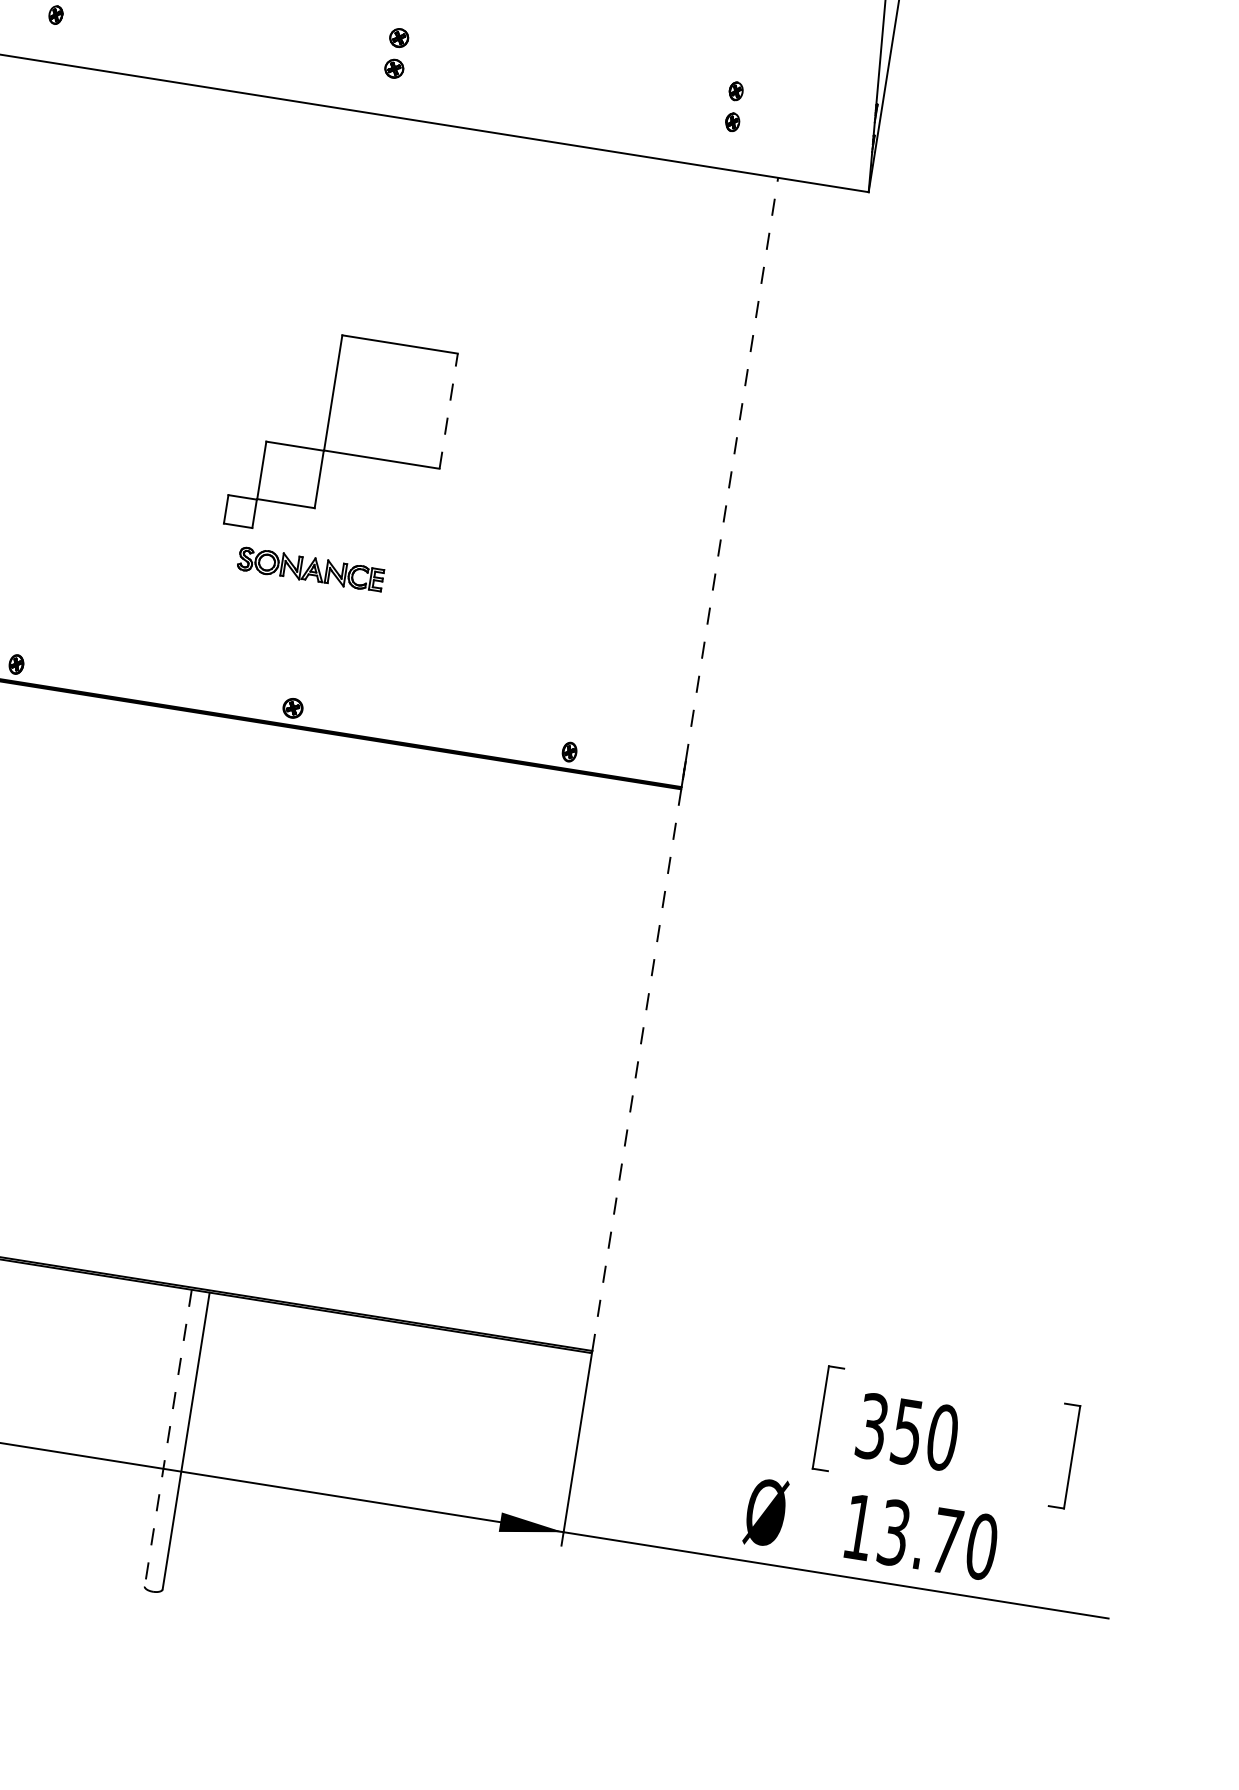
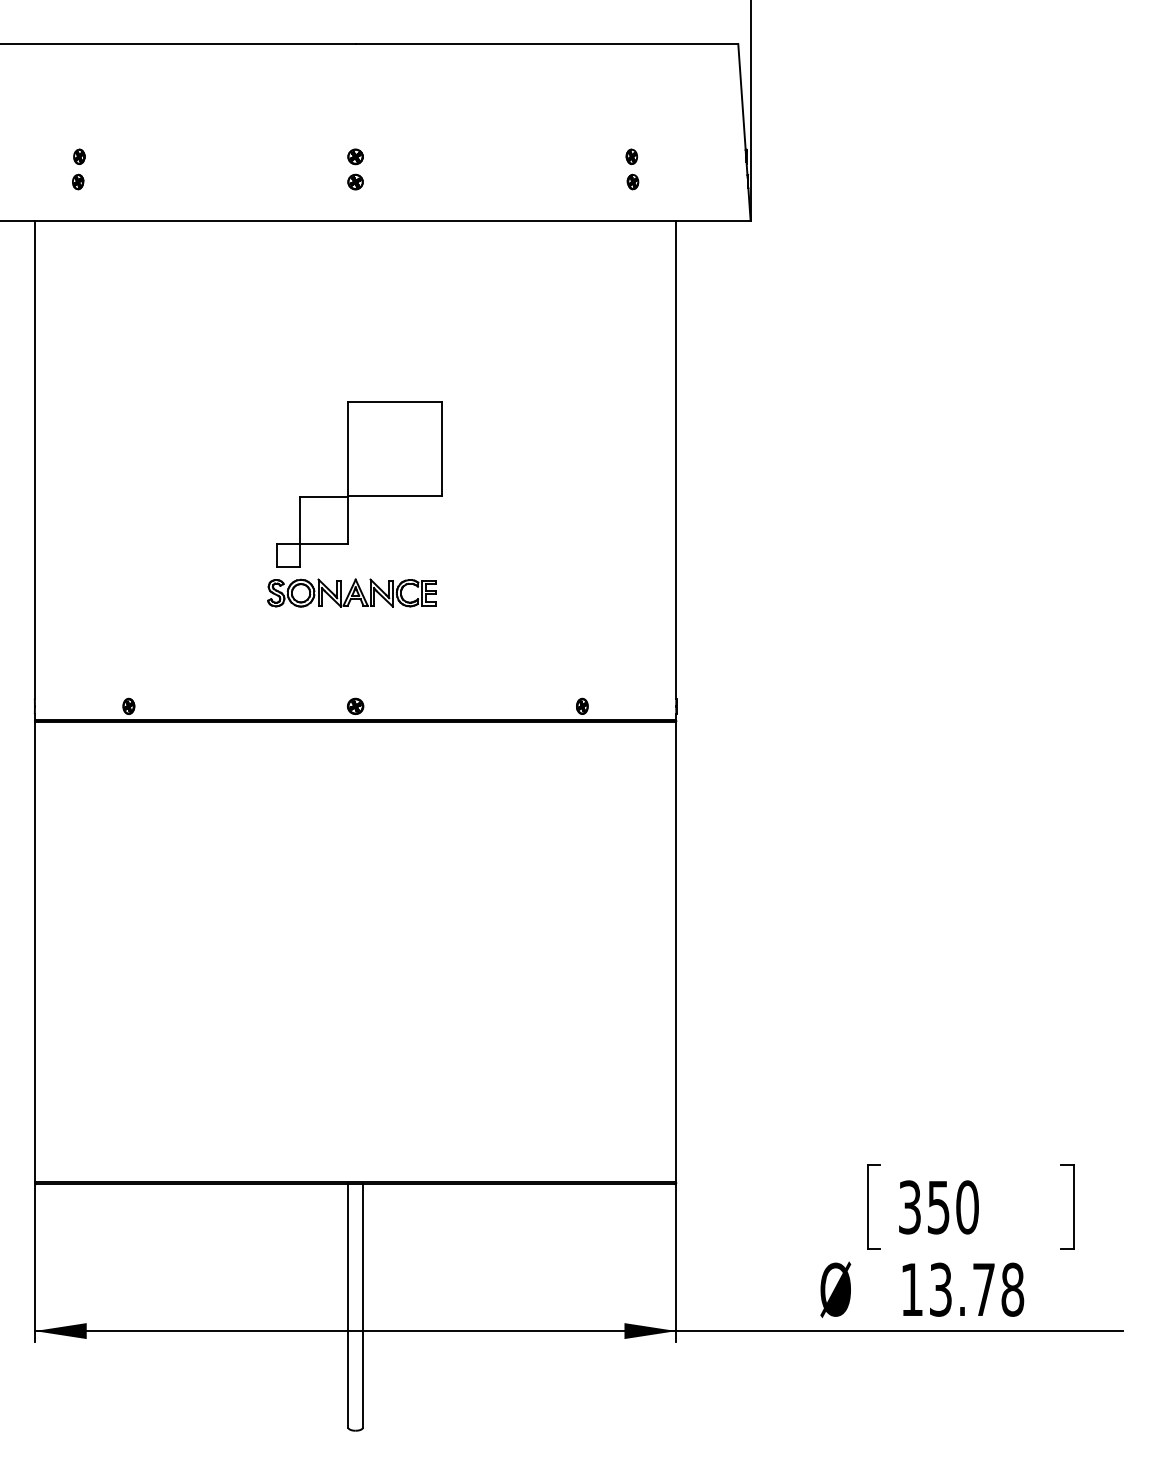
line: (448, 410) -> (442, 448), dashed -> solid
line: (732, 469) -> (676, 459), dashed -> solid
part: (310, 568) -> (351, 592), size x1.43
line: (637, 1069) -> (676, 951), dashed -> solid
line: (168, 1437) -> (348, 1305), dashed -> solid
text: (981, 1546) -> (1012, 1289), 13.70 -> 13.78

